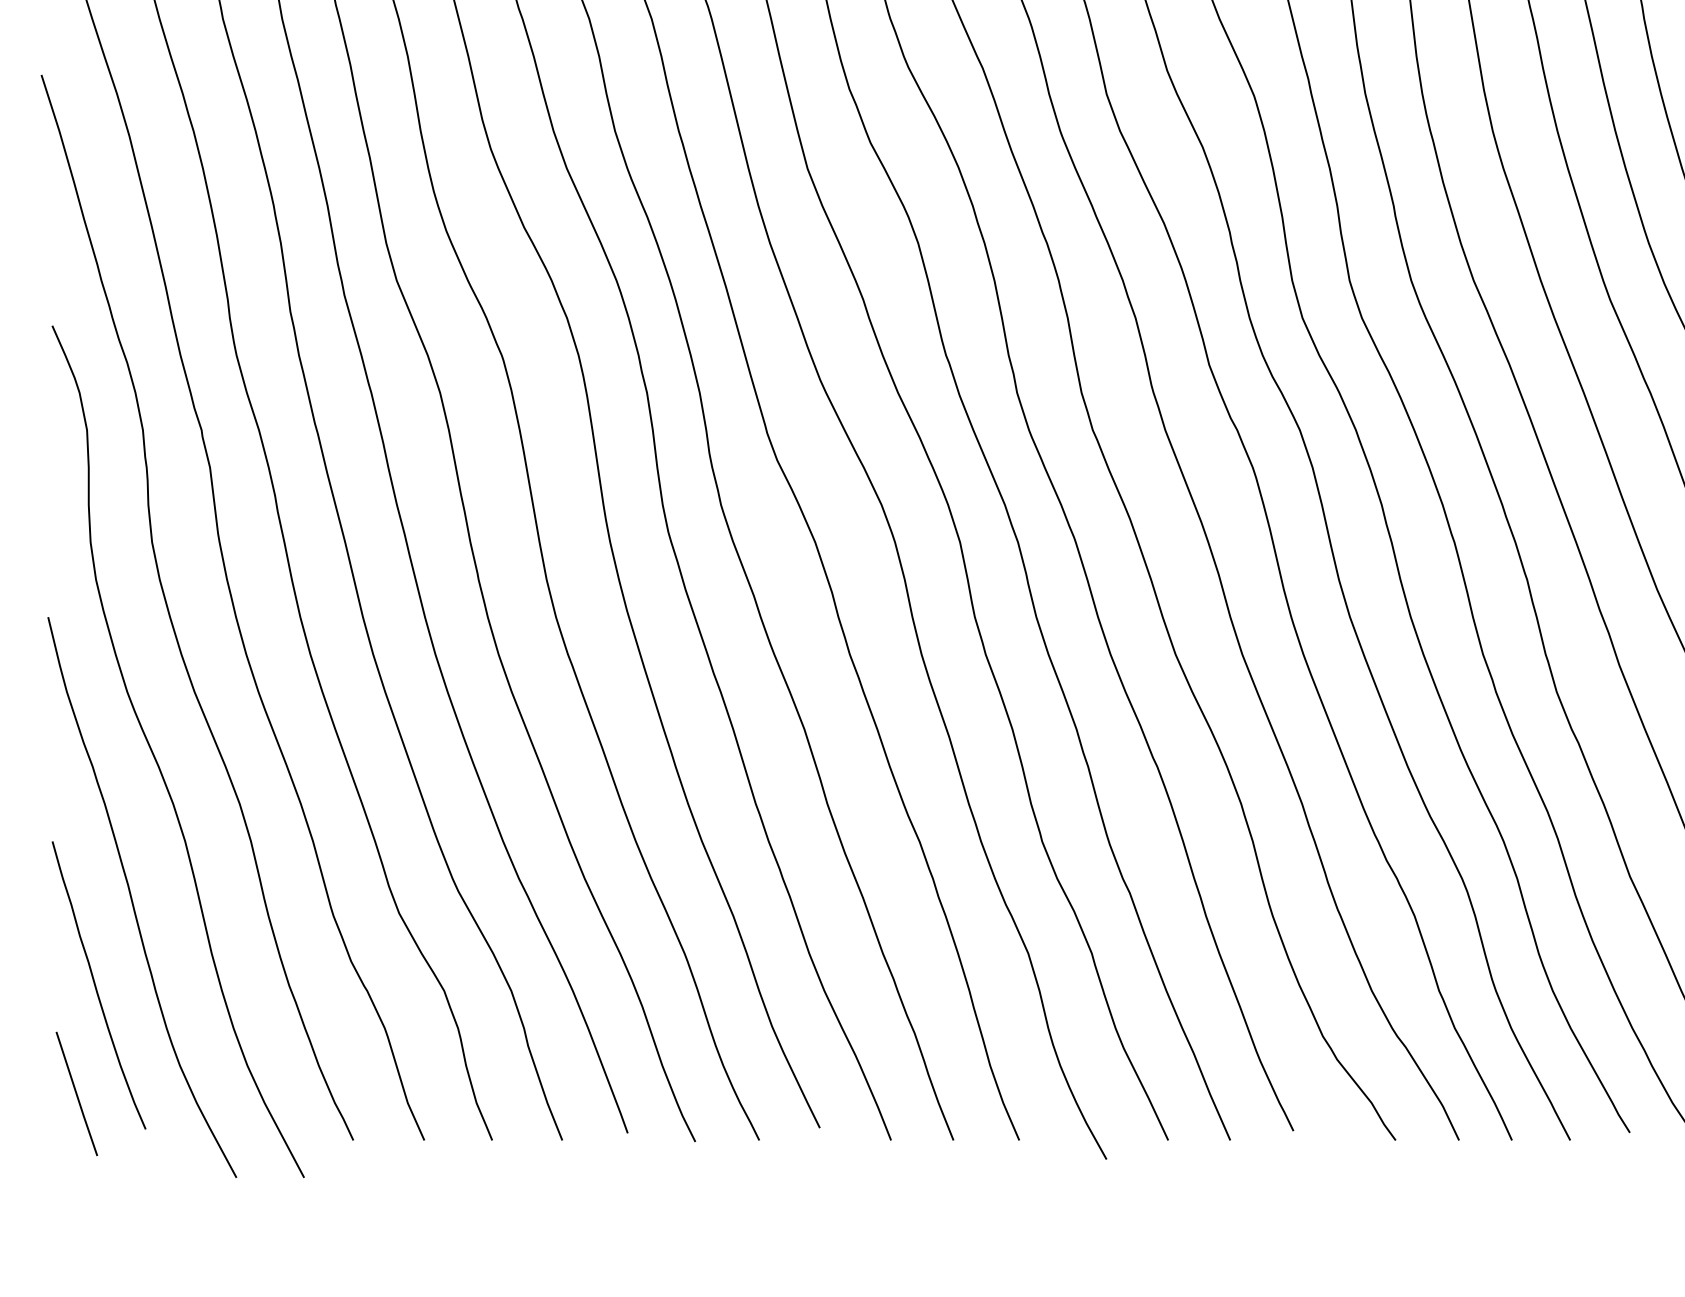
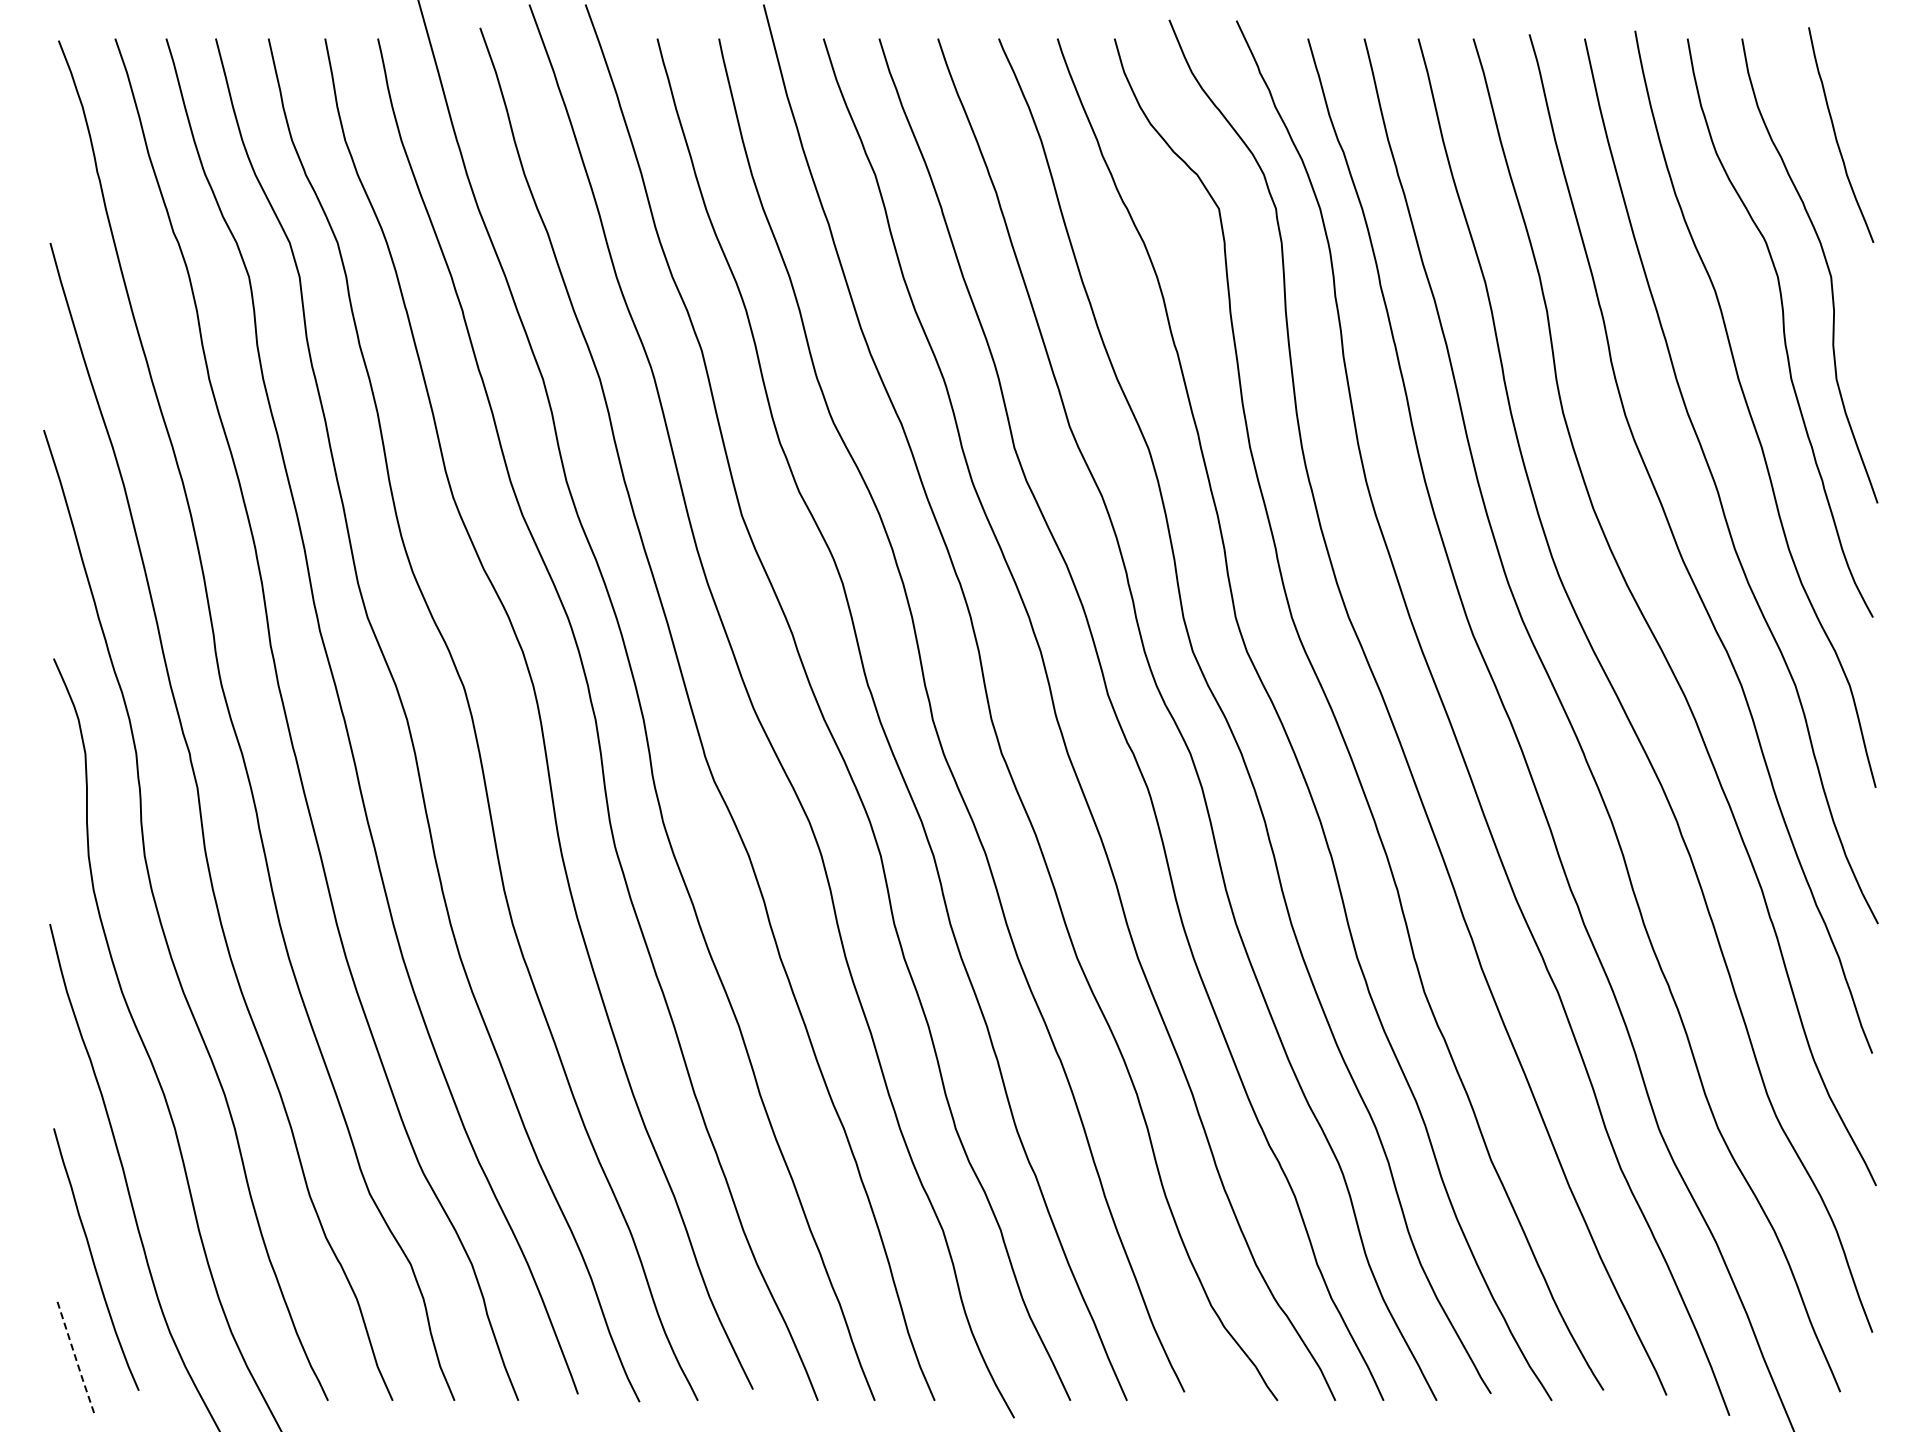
line: (77, 1095) -> (76, 1359), solid -> dashed

